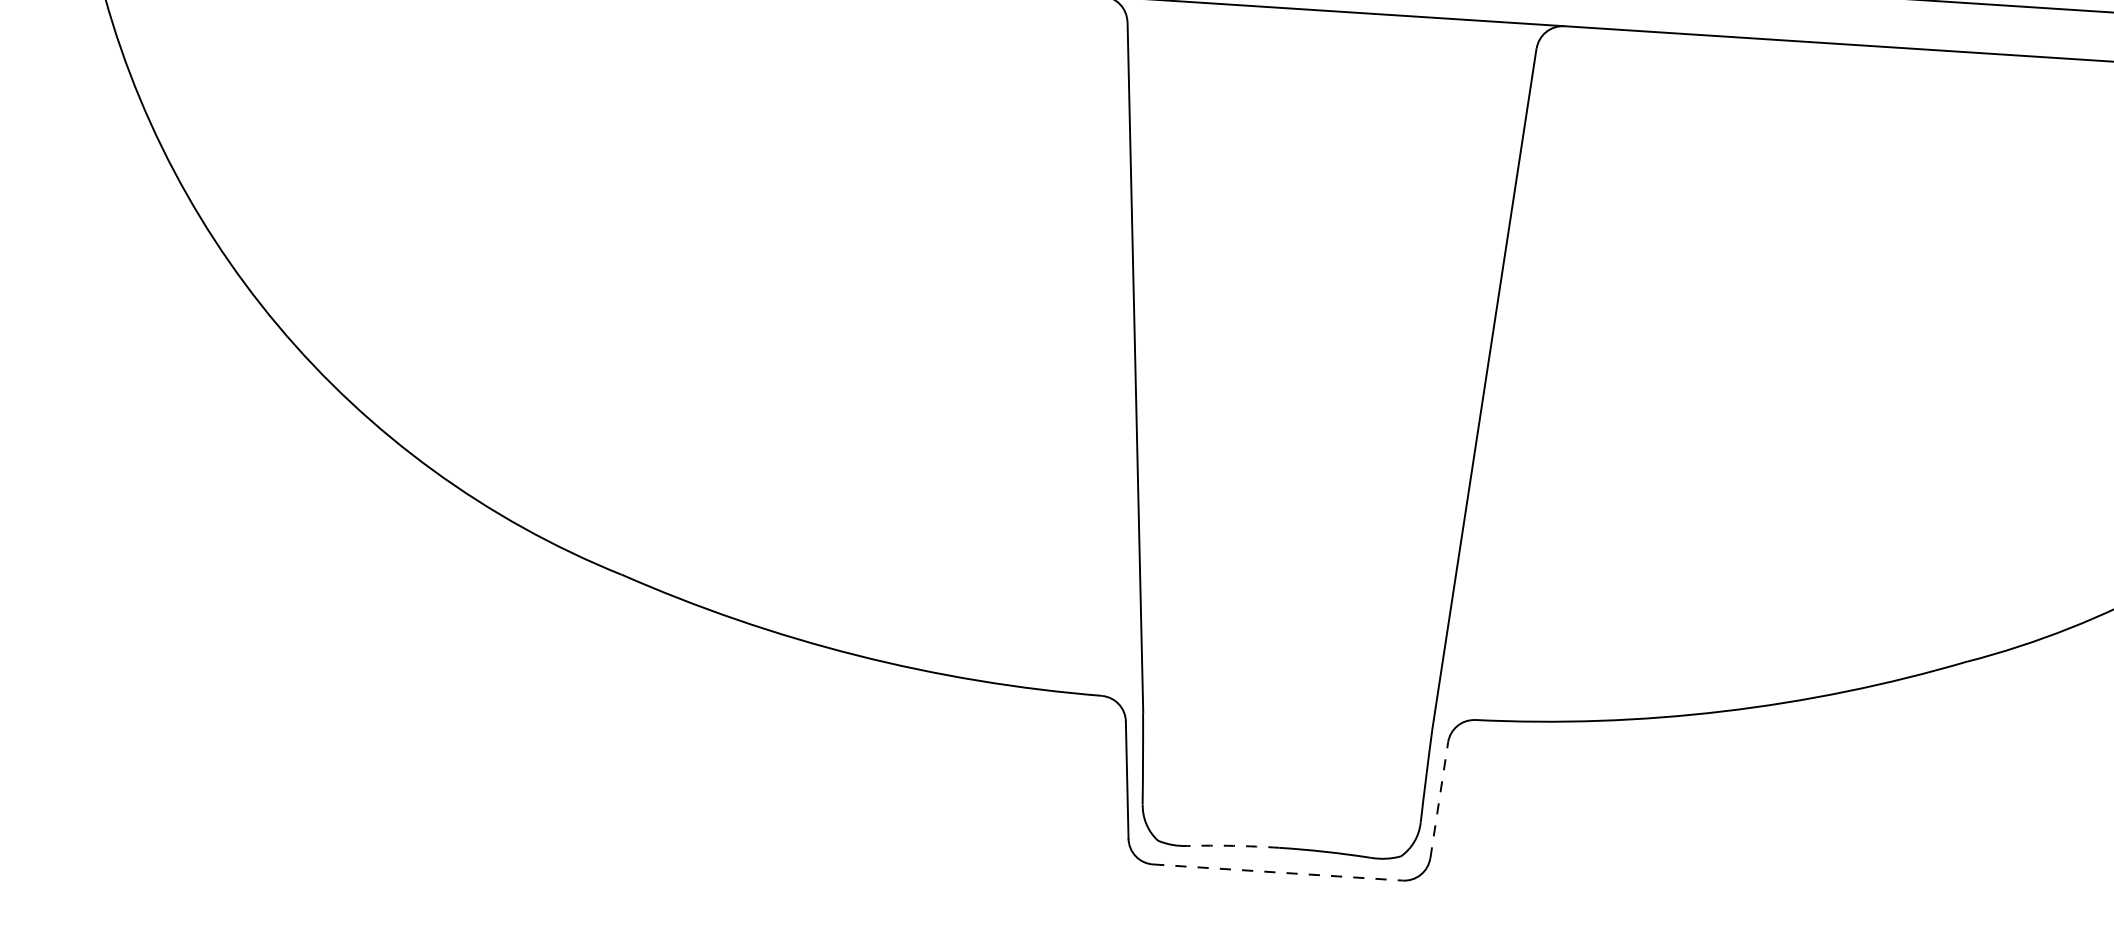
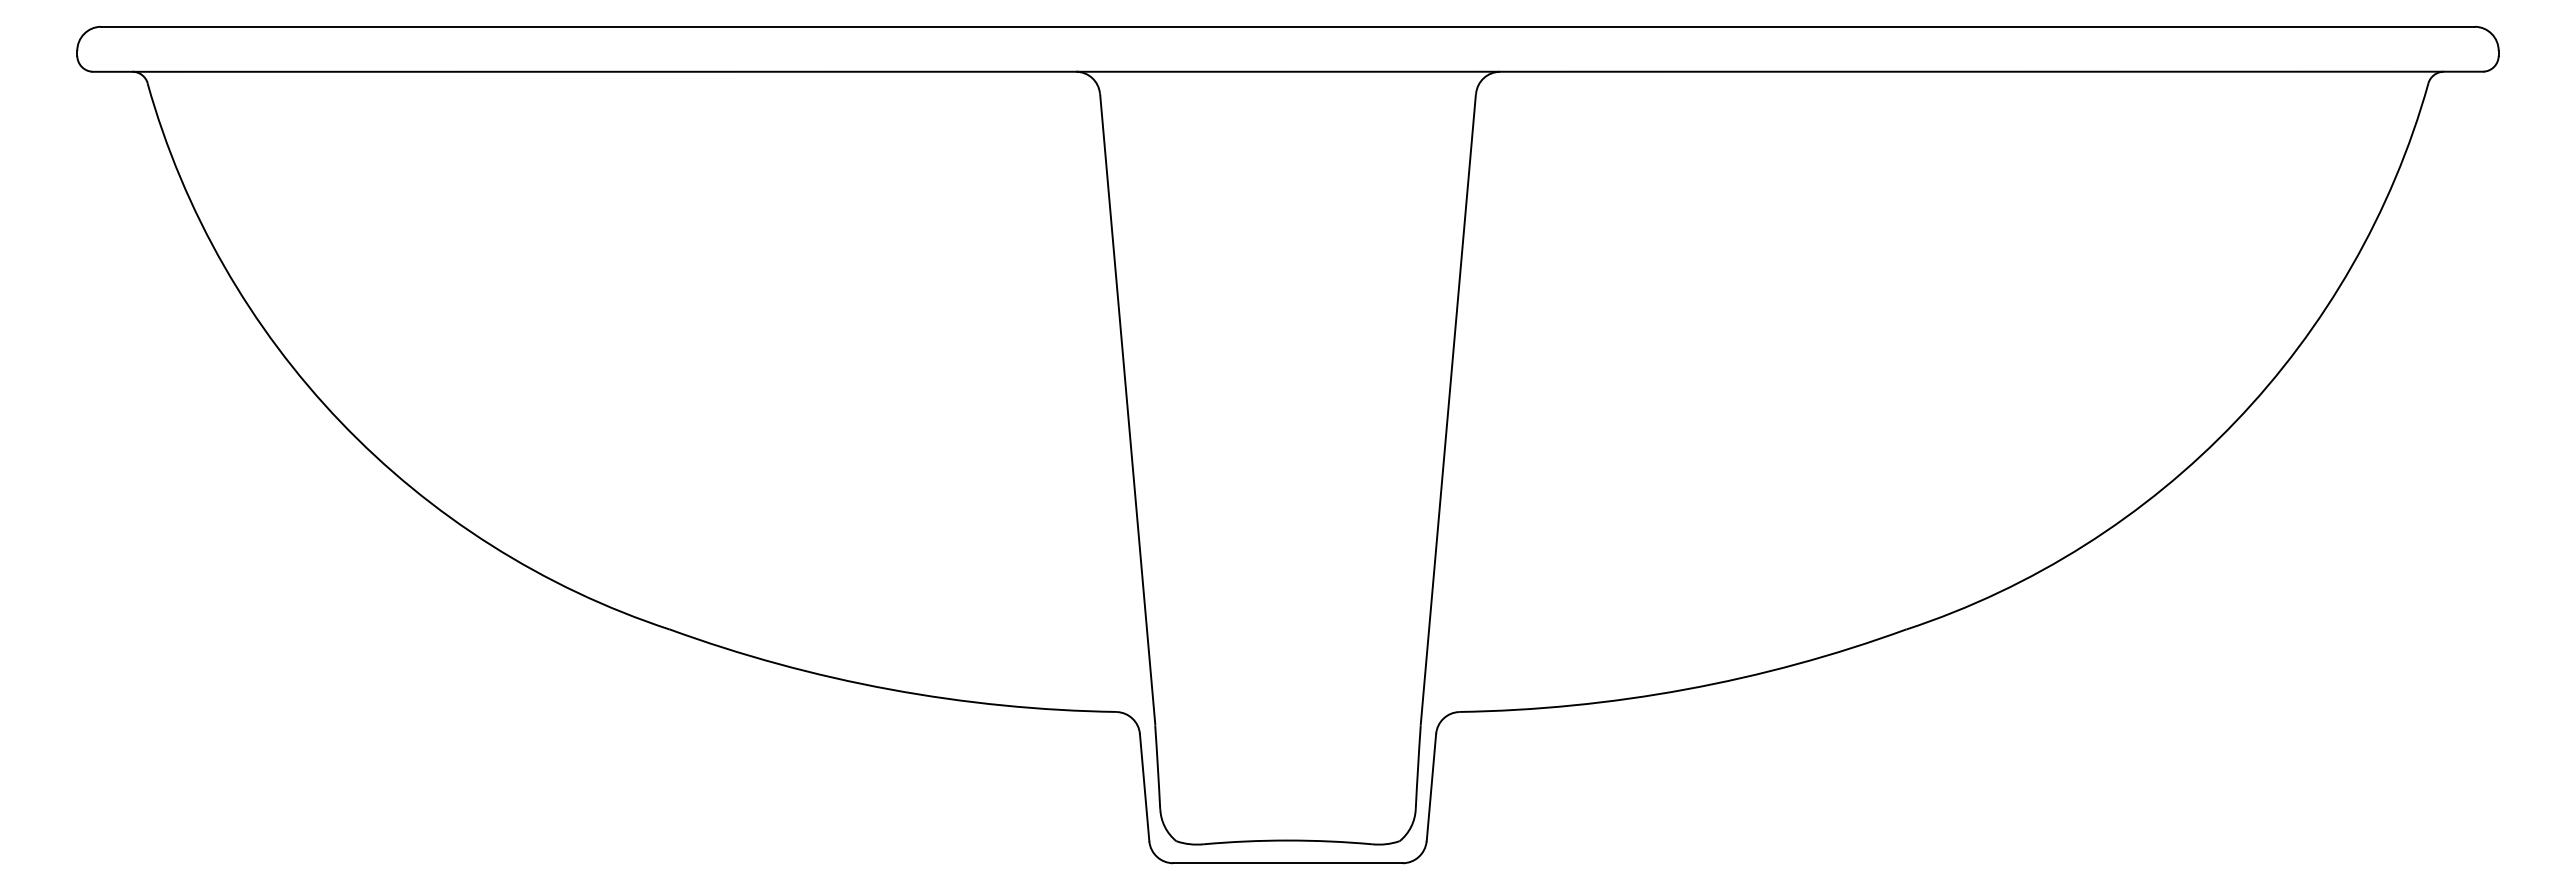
line: (1439, 800) -> (1431, 787), dashed -> solid
arc: (1233, 845) -> (1245, 841), dashed -> solid
line: (1277, 872) -> (1287, 863), dashed -> solid

